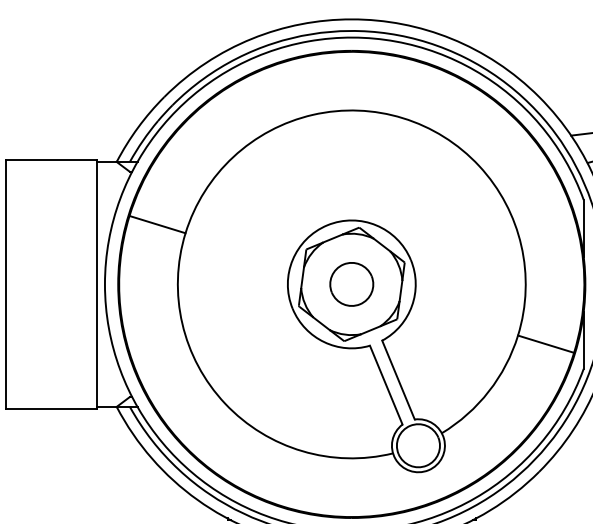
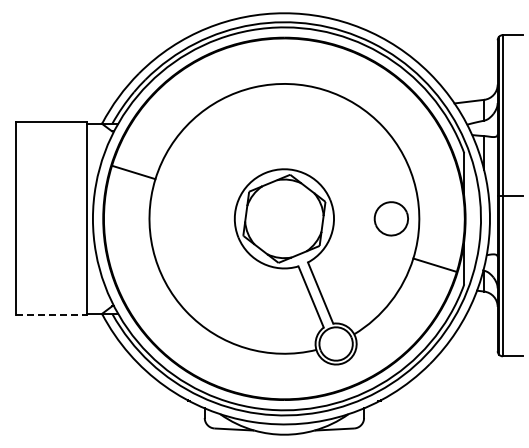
part: (350, 283) -> (390, 218), moved
line: (51, 409) -> (51, 315), solid -> dashed

